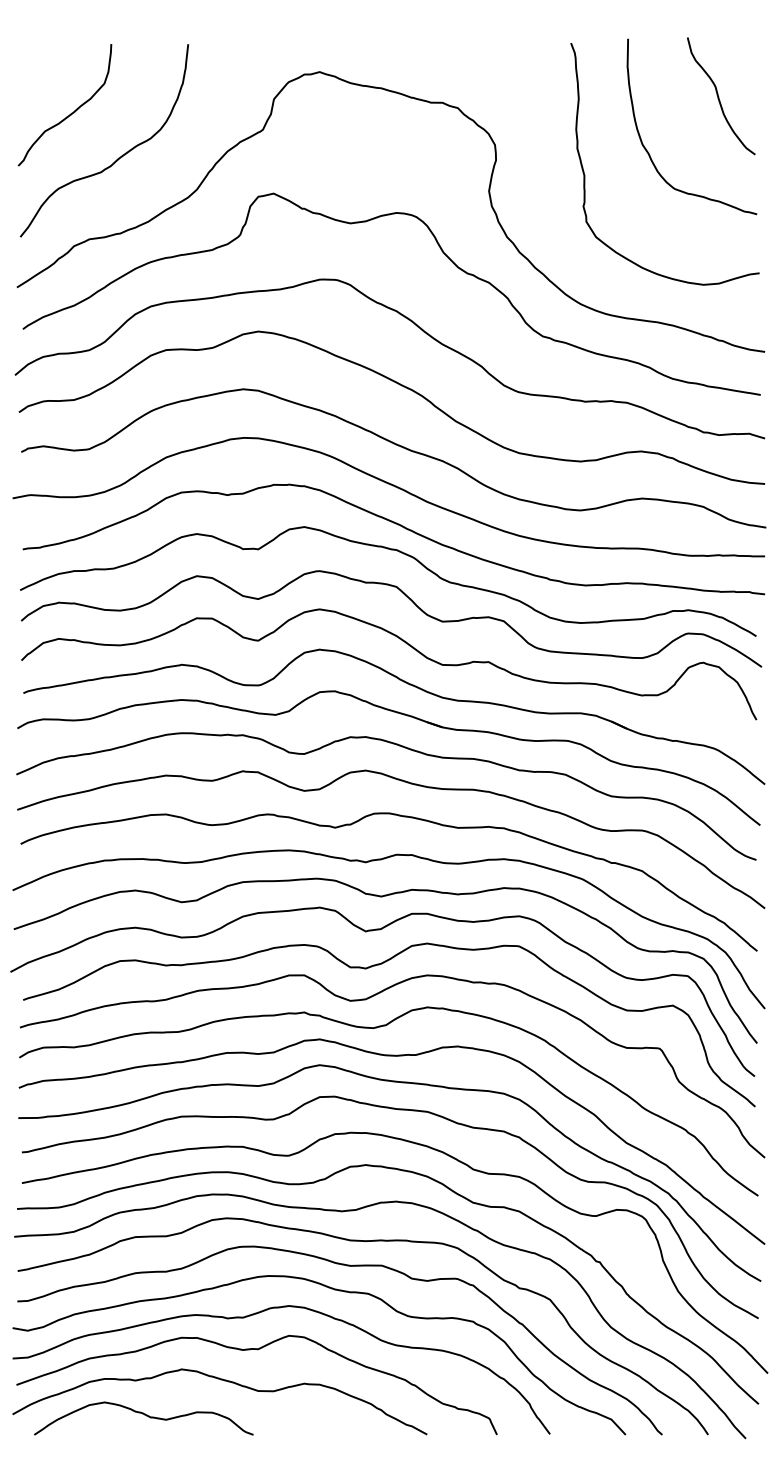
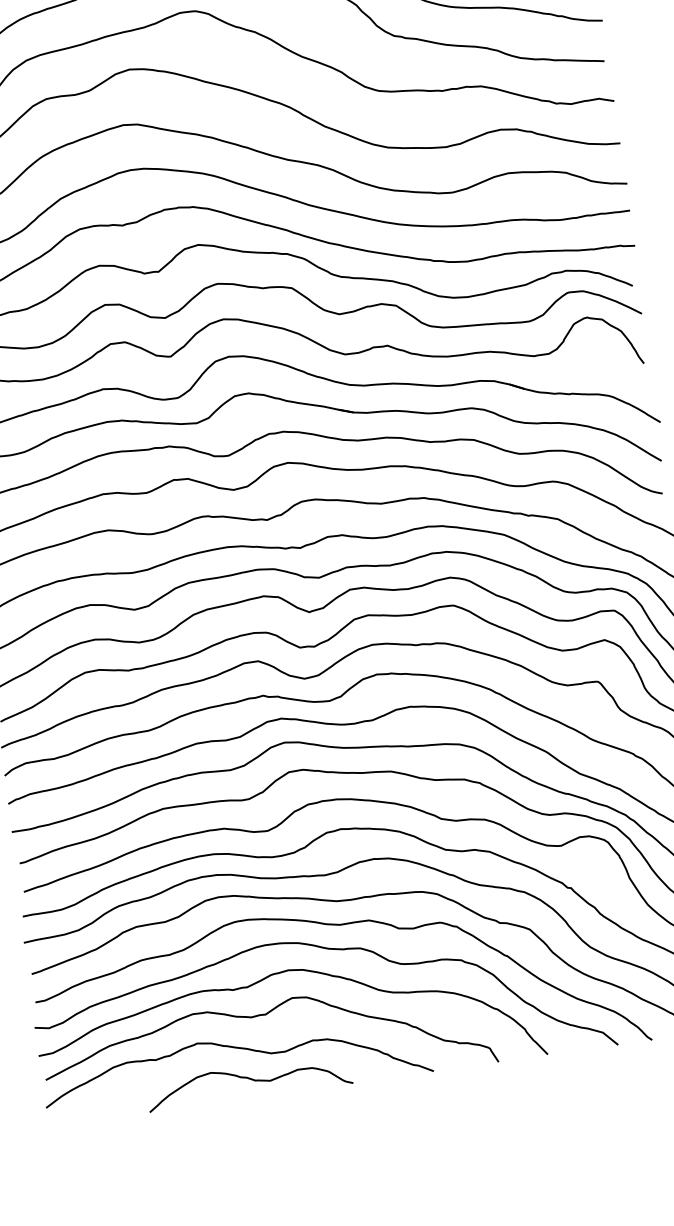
curve: (144, 1415) -> (249, 1079), moved

